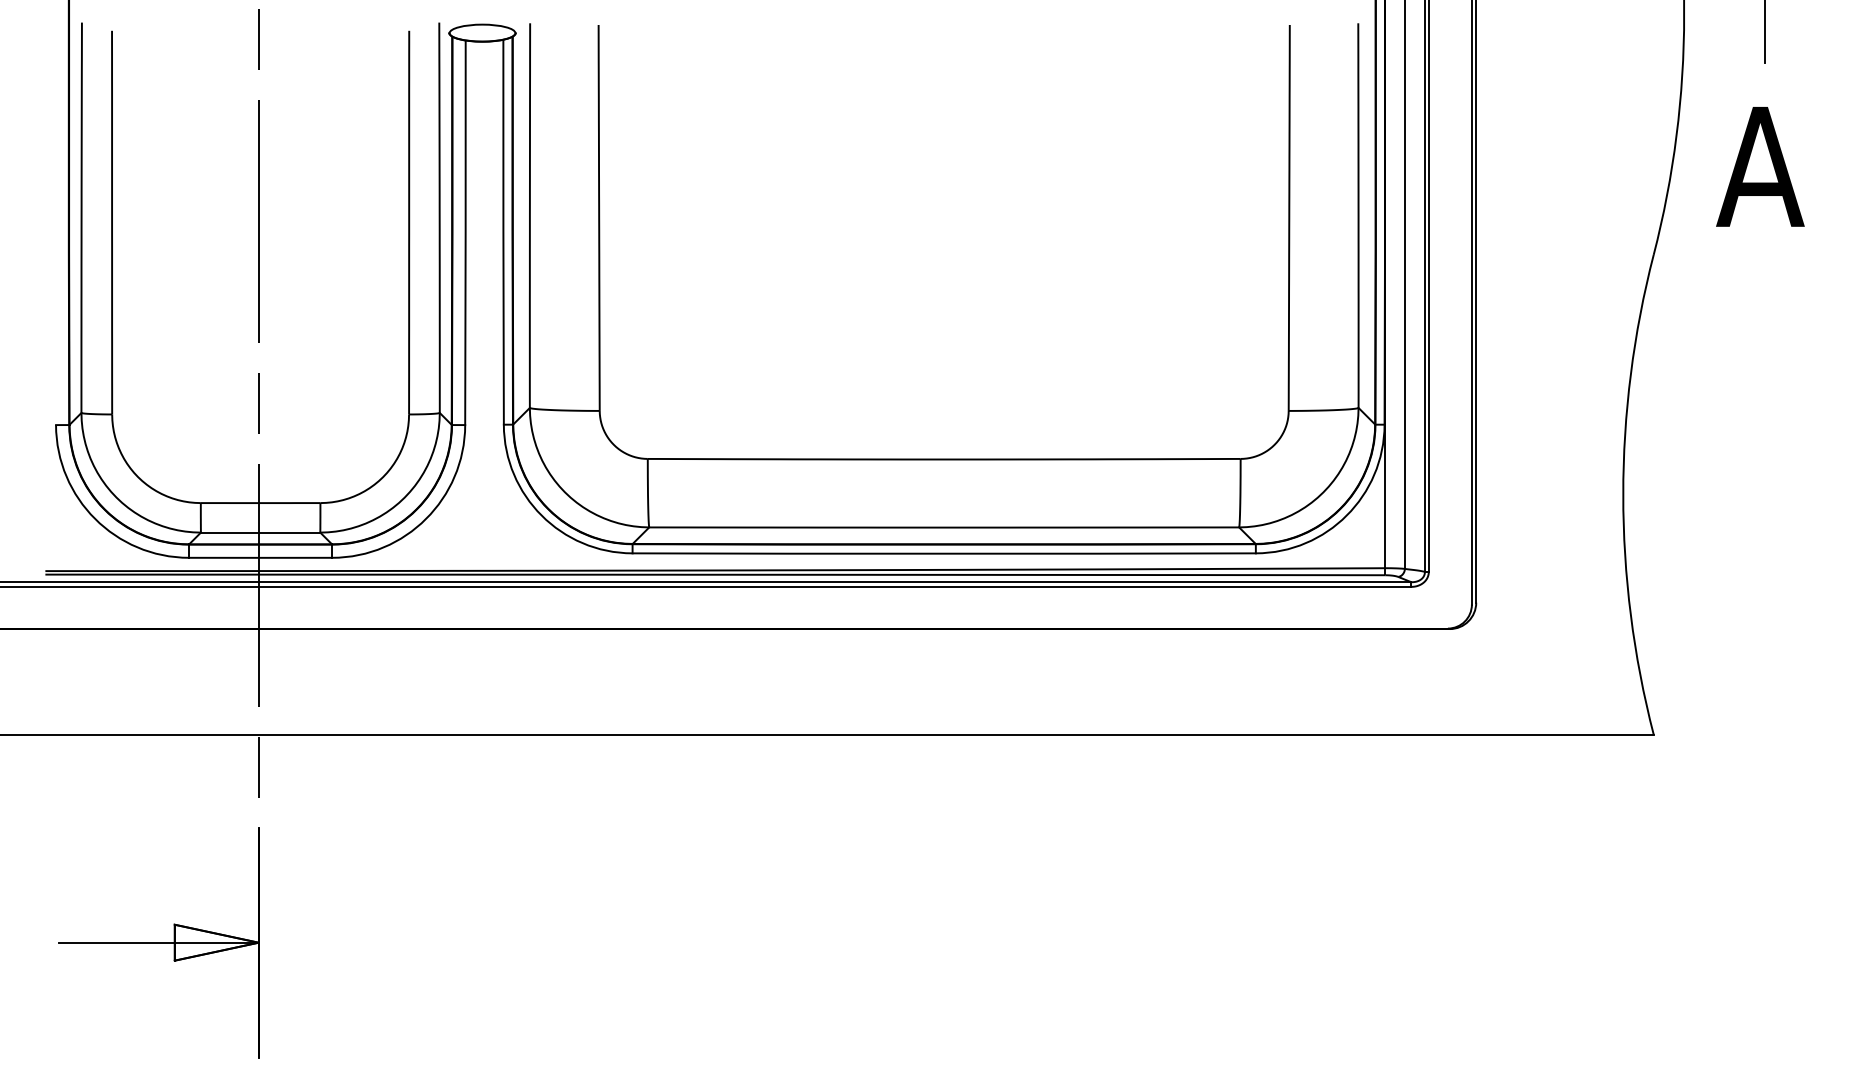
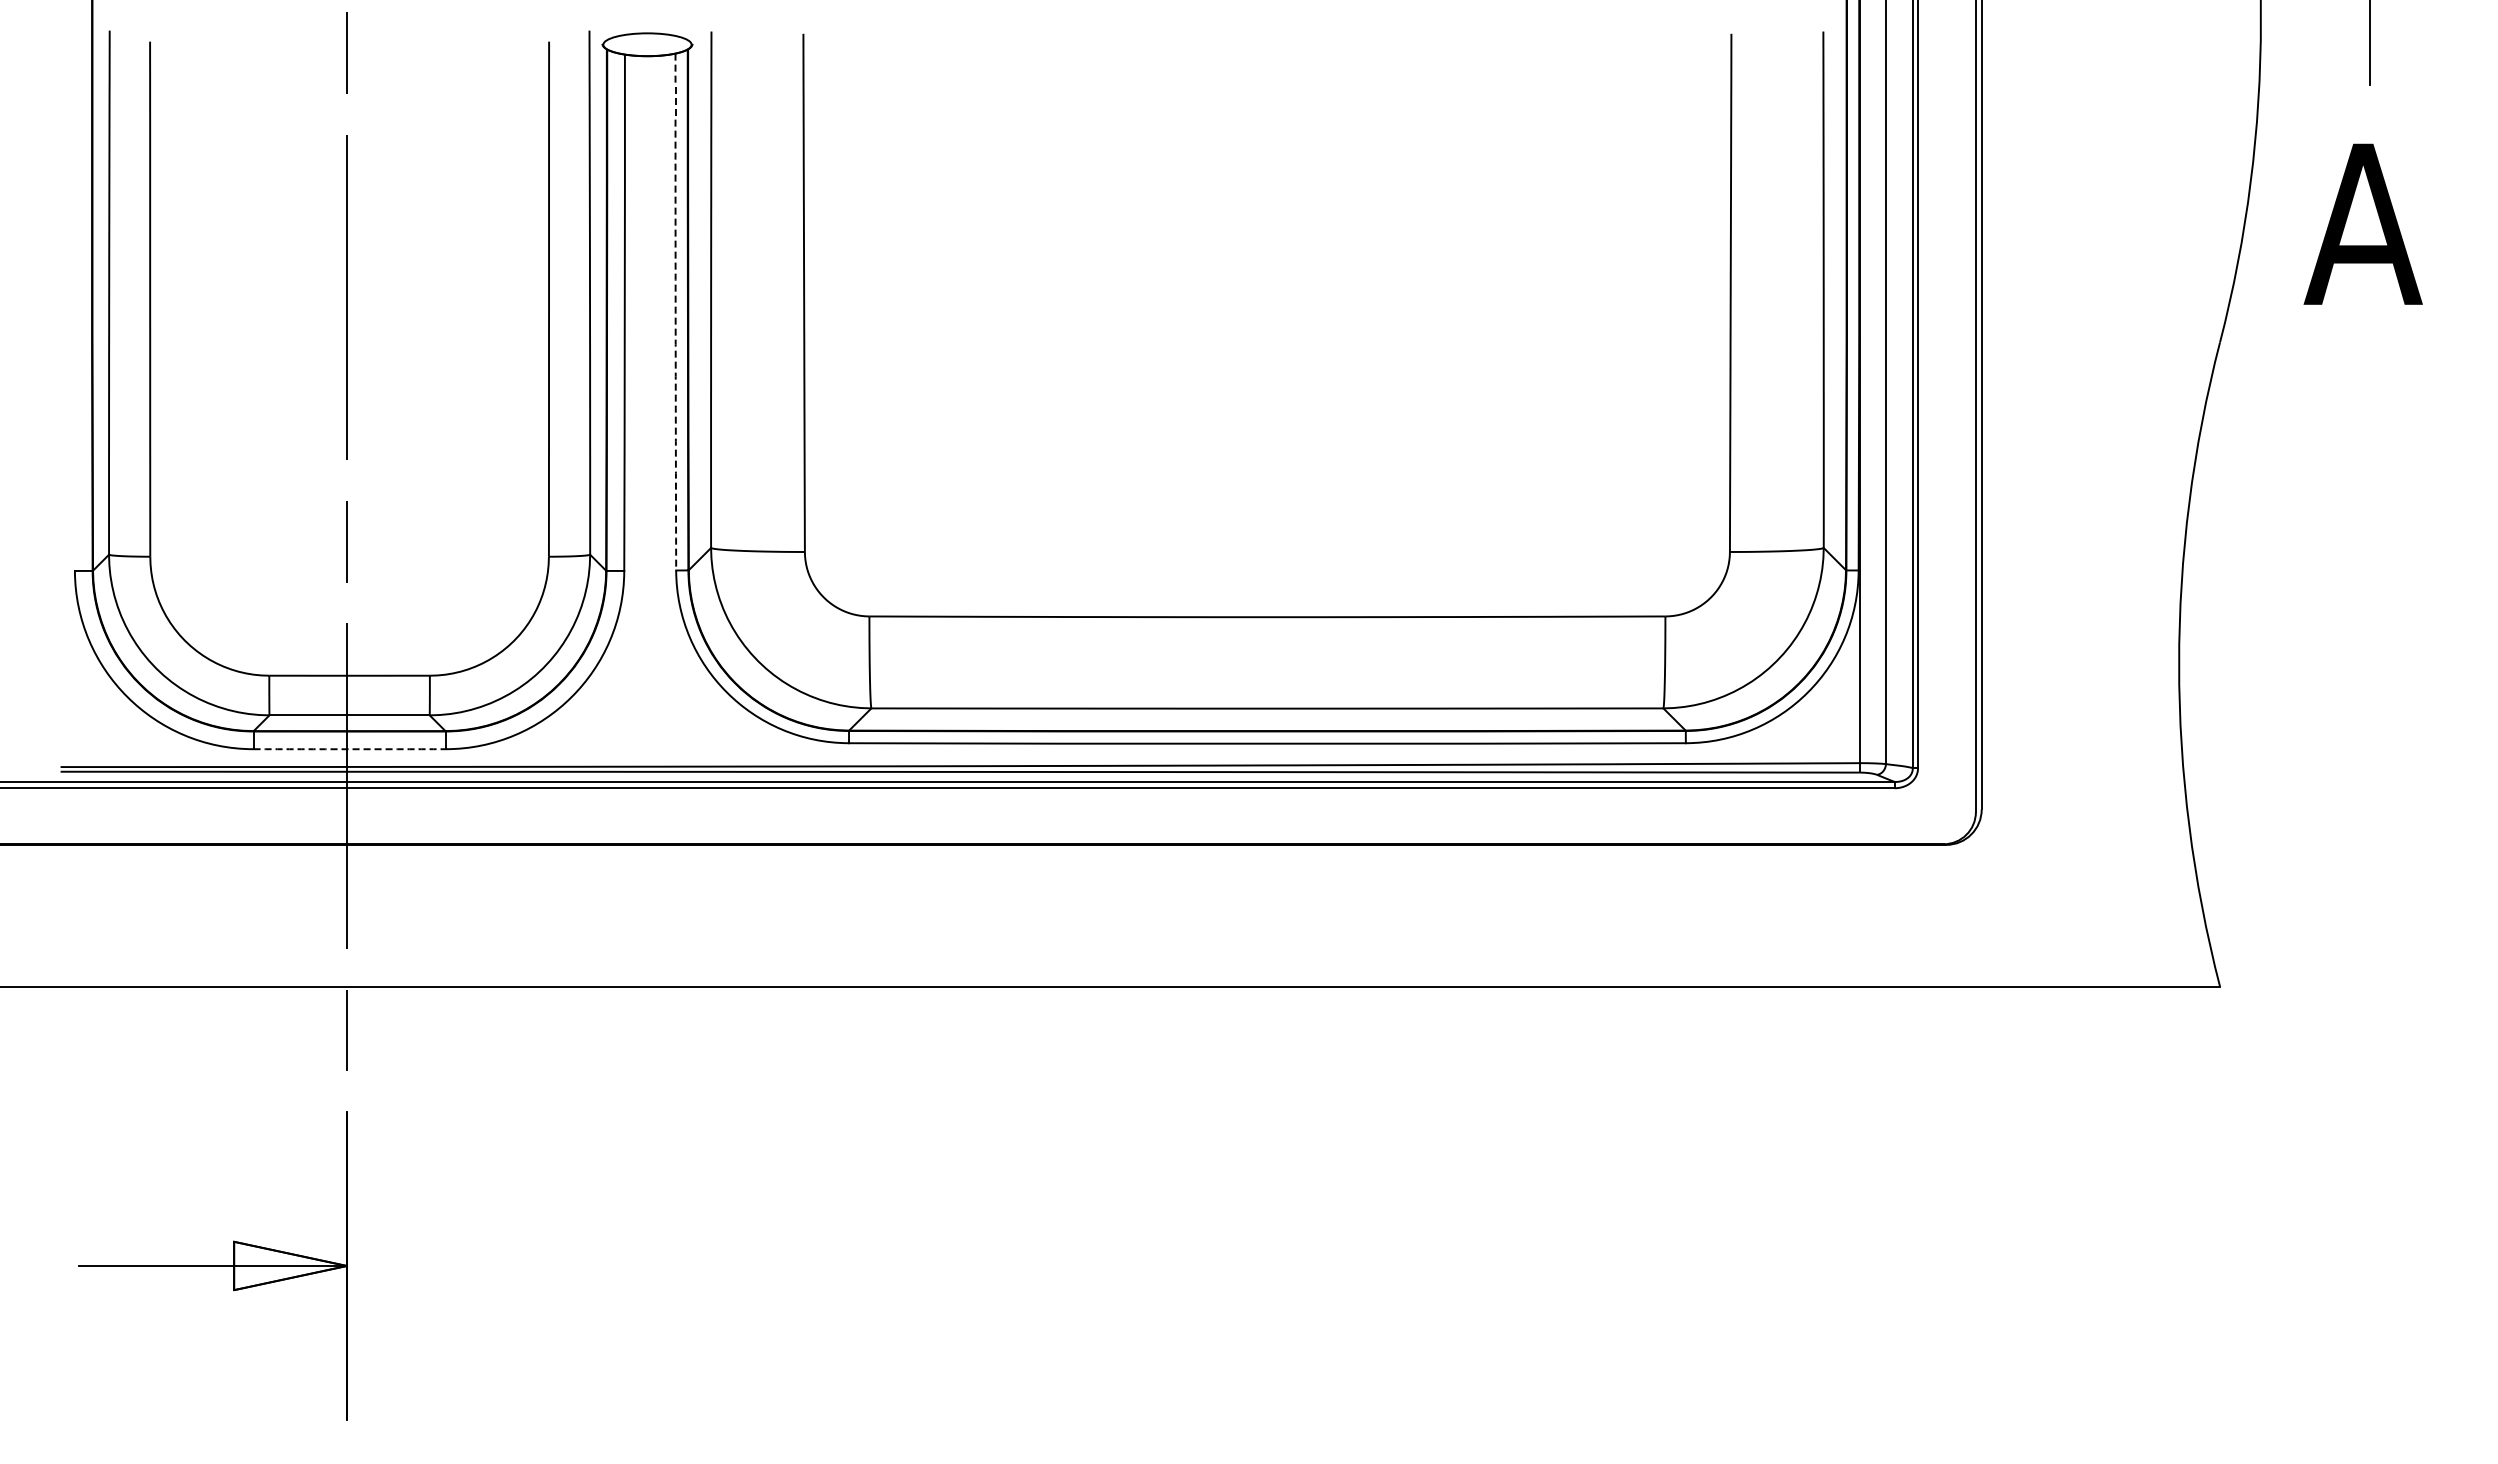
arc: (503, 232) -> (675, 312), solid -> dashed
arc: (260, 558) -> (349, 749), solid -> dashed

